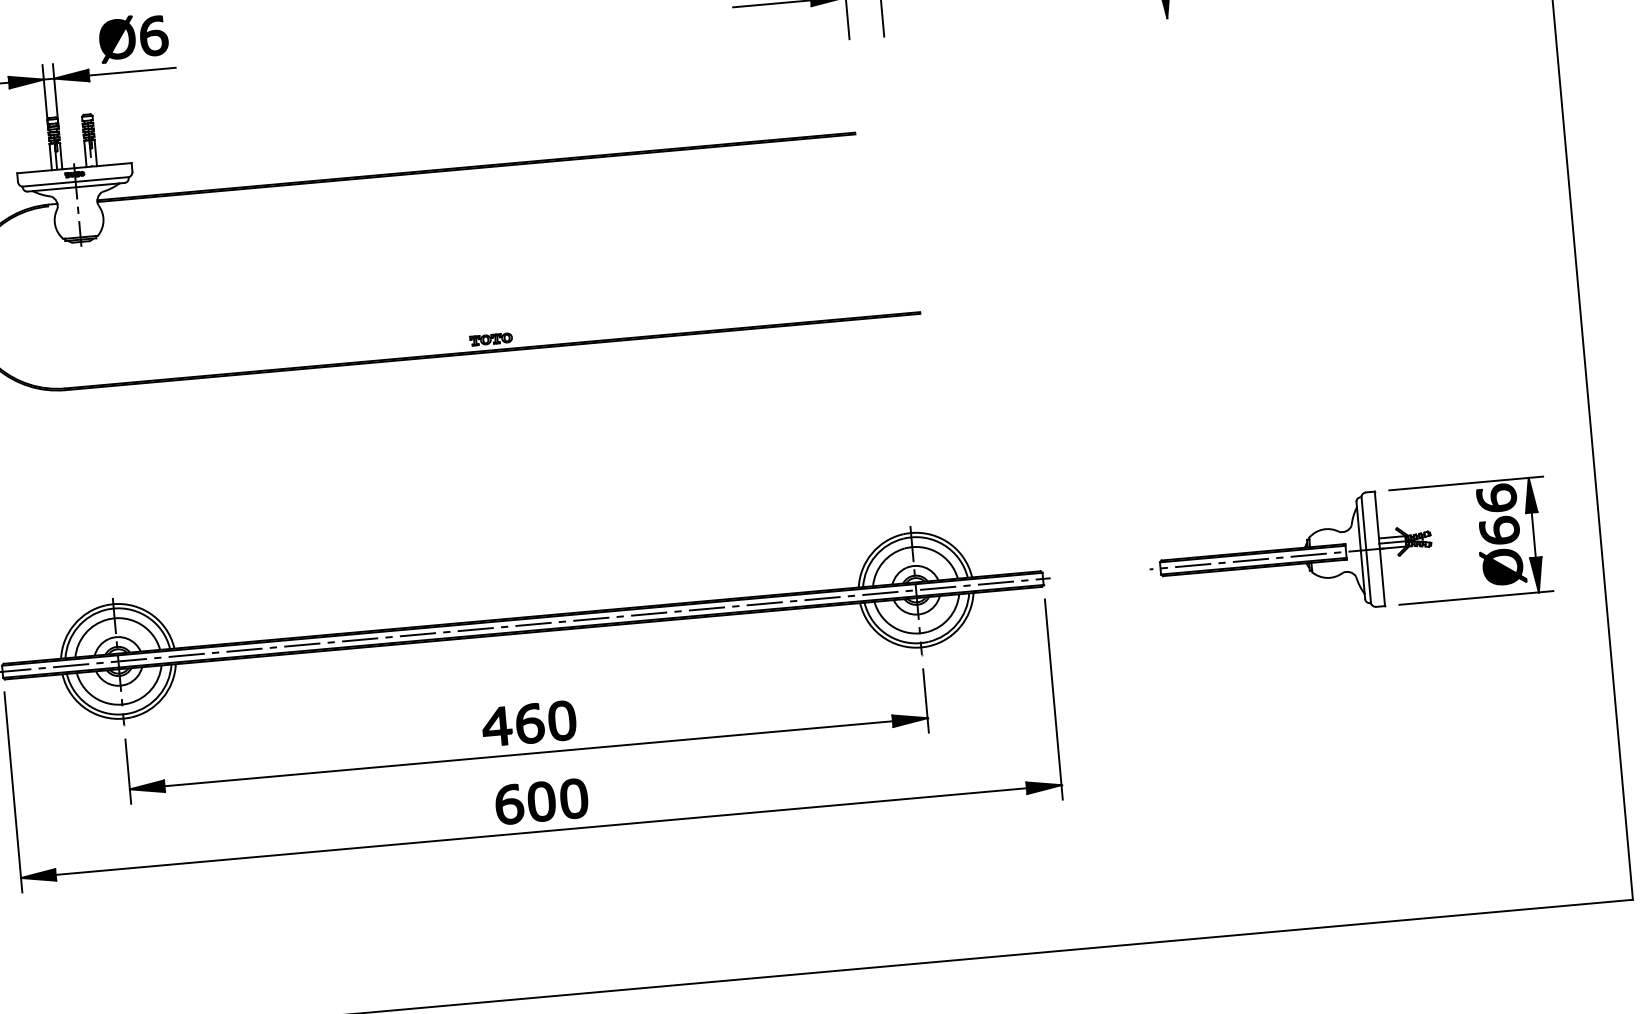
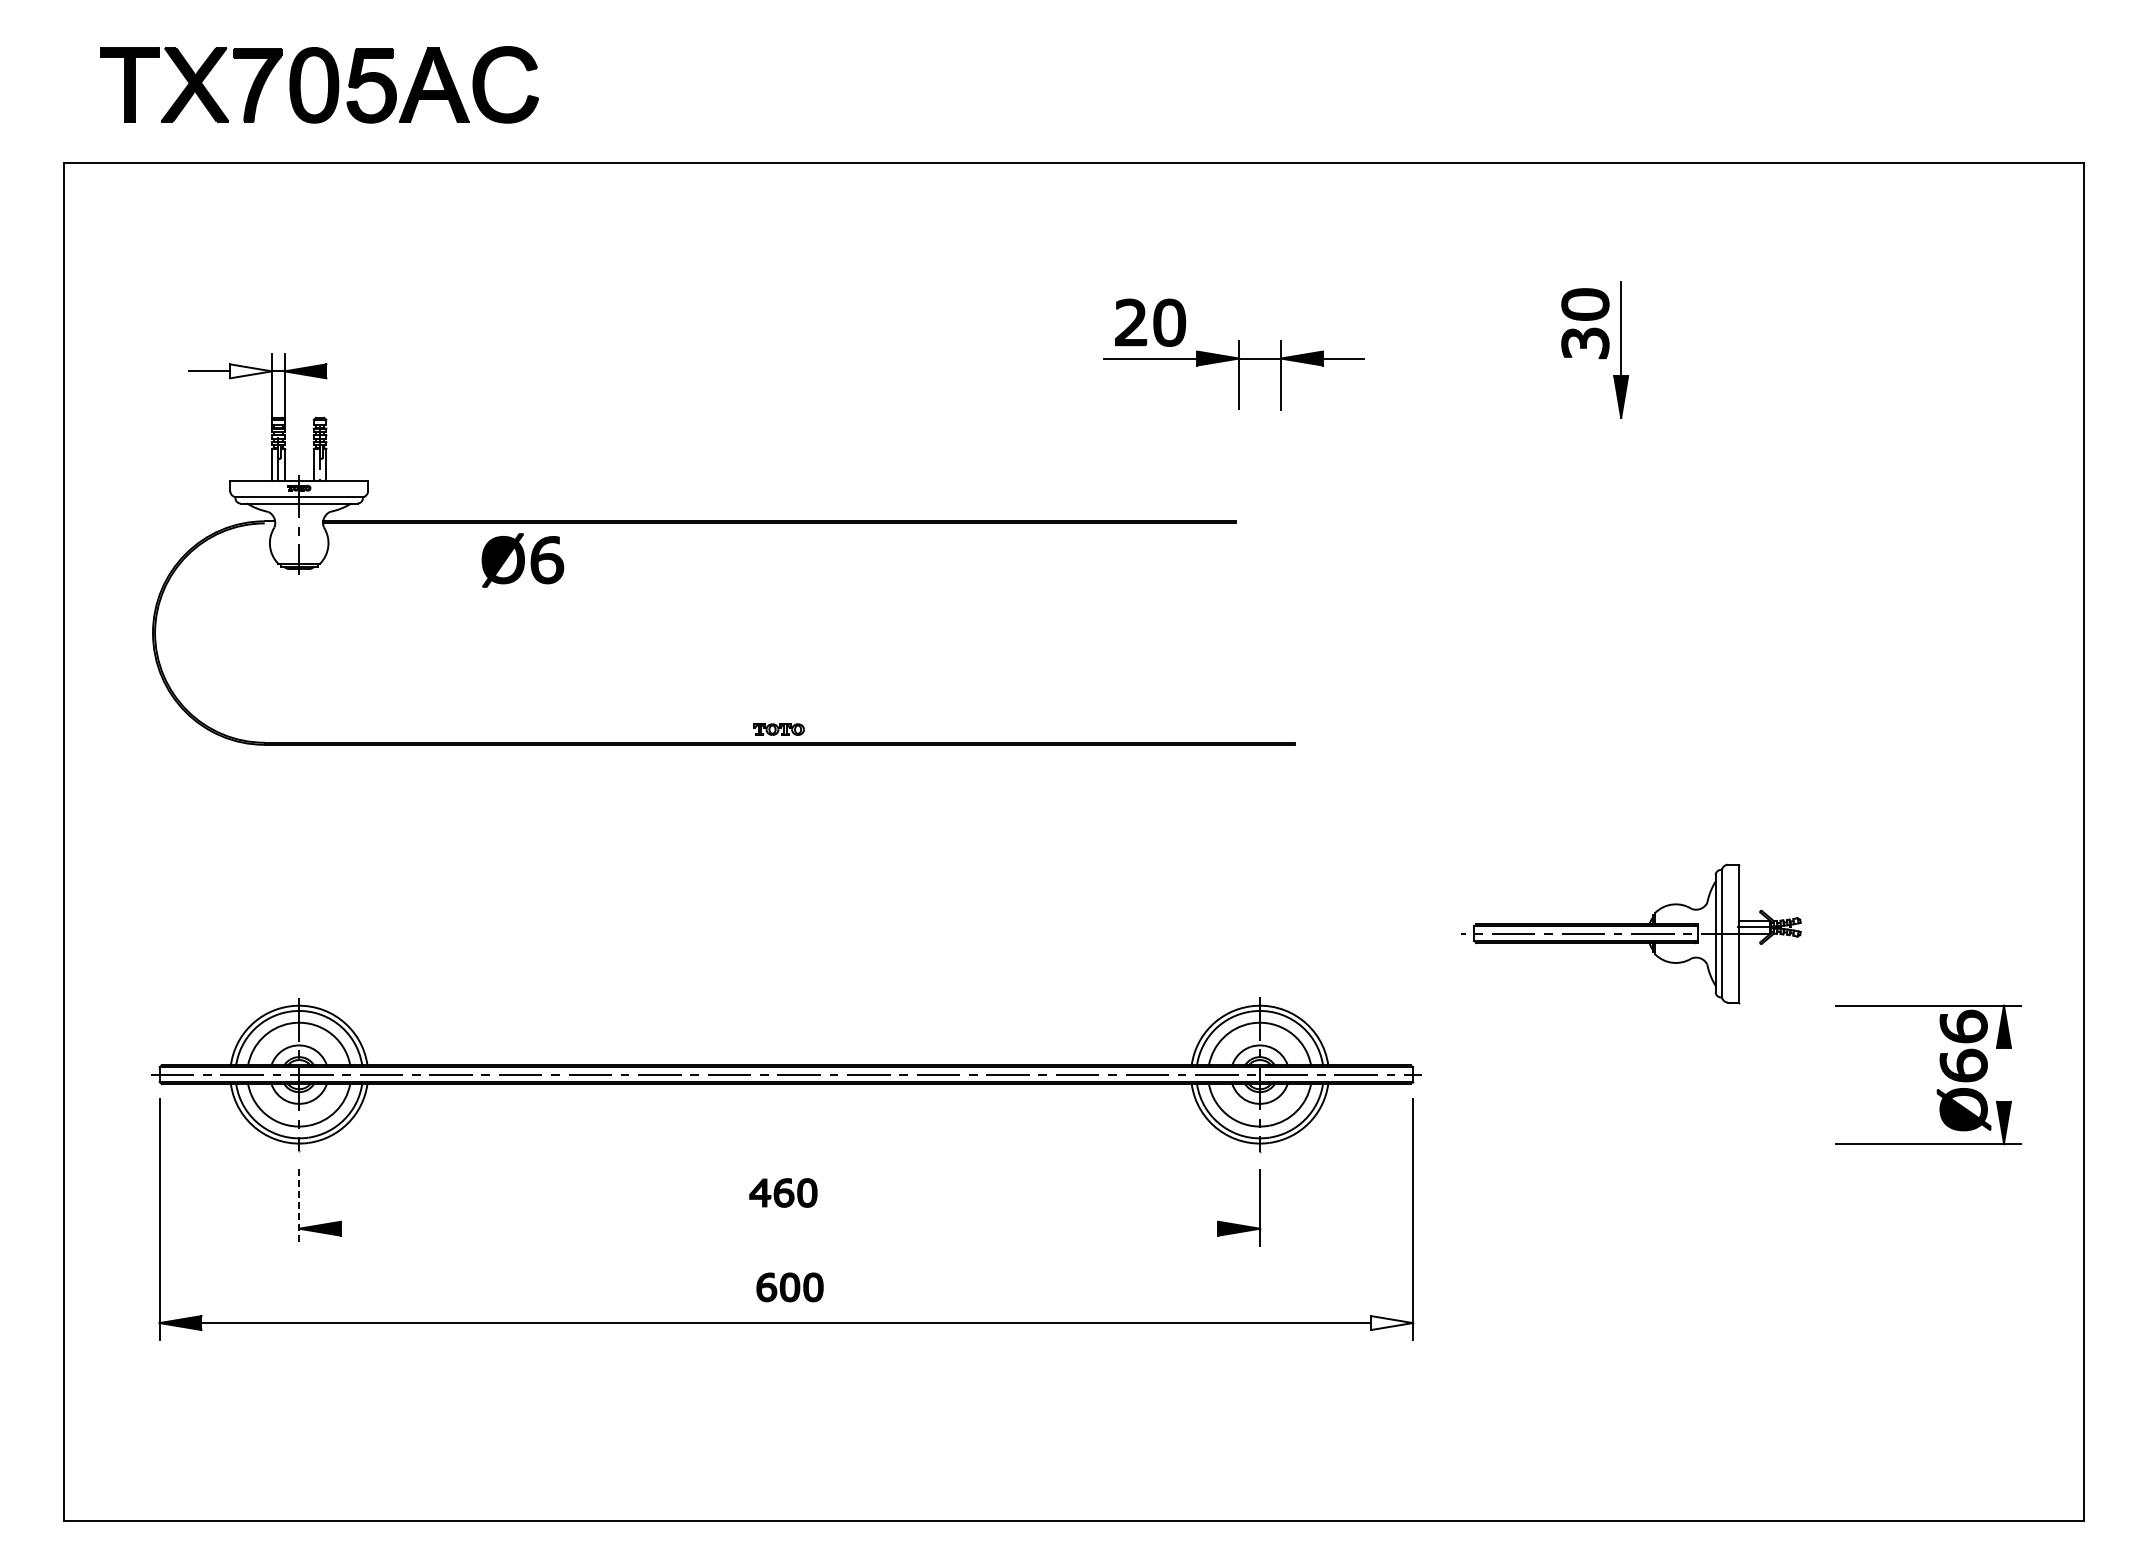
part: (133, 38) -> (522, 560), moved
line: (132, 71) -> (378, 371), removed
fill: (26, 81) -> (251, 371), removed
line: (1533, 535) -> (2003, 1074), removed
part: (1290, 556) -> (1631, 933), moved
part: (529, 723) -> (783, 1192), size x0.6
line: (528, 753) -> (779, 1228), removed
line: (128, 771) -> (299, 1207), solid -> dashed
fill: (1043, 787) -> (1391, 1323), removed
part: (541, 801) -> (789, 1287), size x0.6

